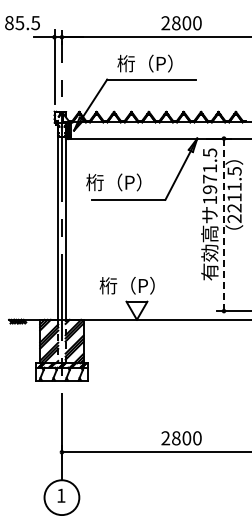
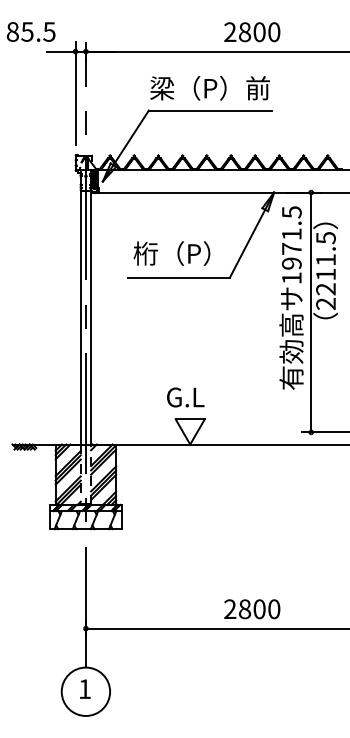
text: (151, 63) -> (210, 88), 桁（P） -> 梁（P）前
text: (113, 182) -> (171, 253), moved
line: (223, 224) -> (310, 311), dashed -> solid
text: (126, 285) -> (175, 396), 桁（P） -> G.L

